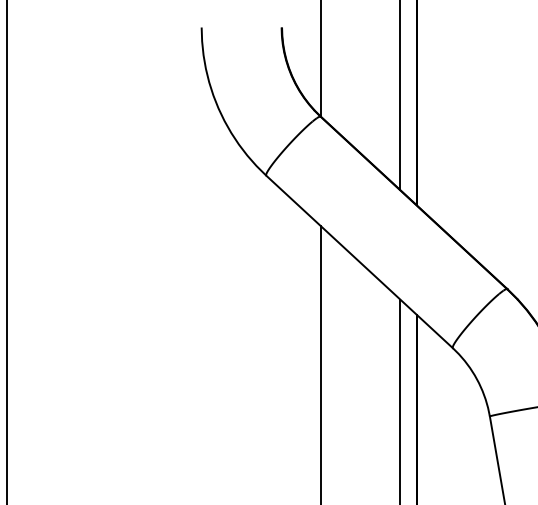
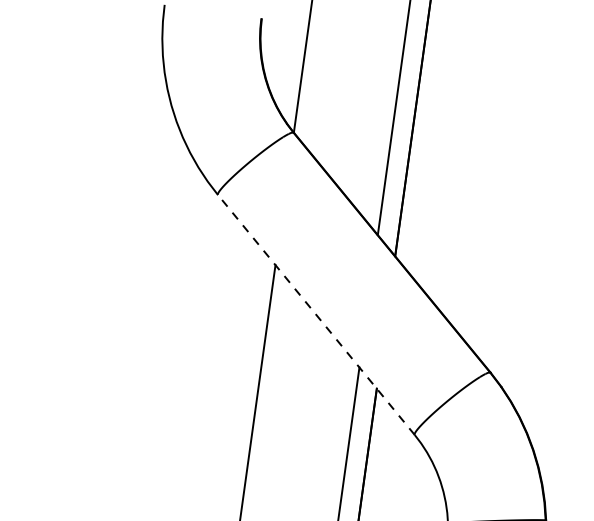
line: (359, 261) -> (316, 314), solid -> dashed

